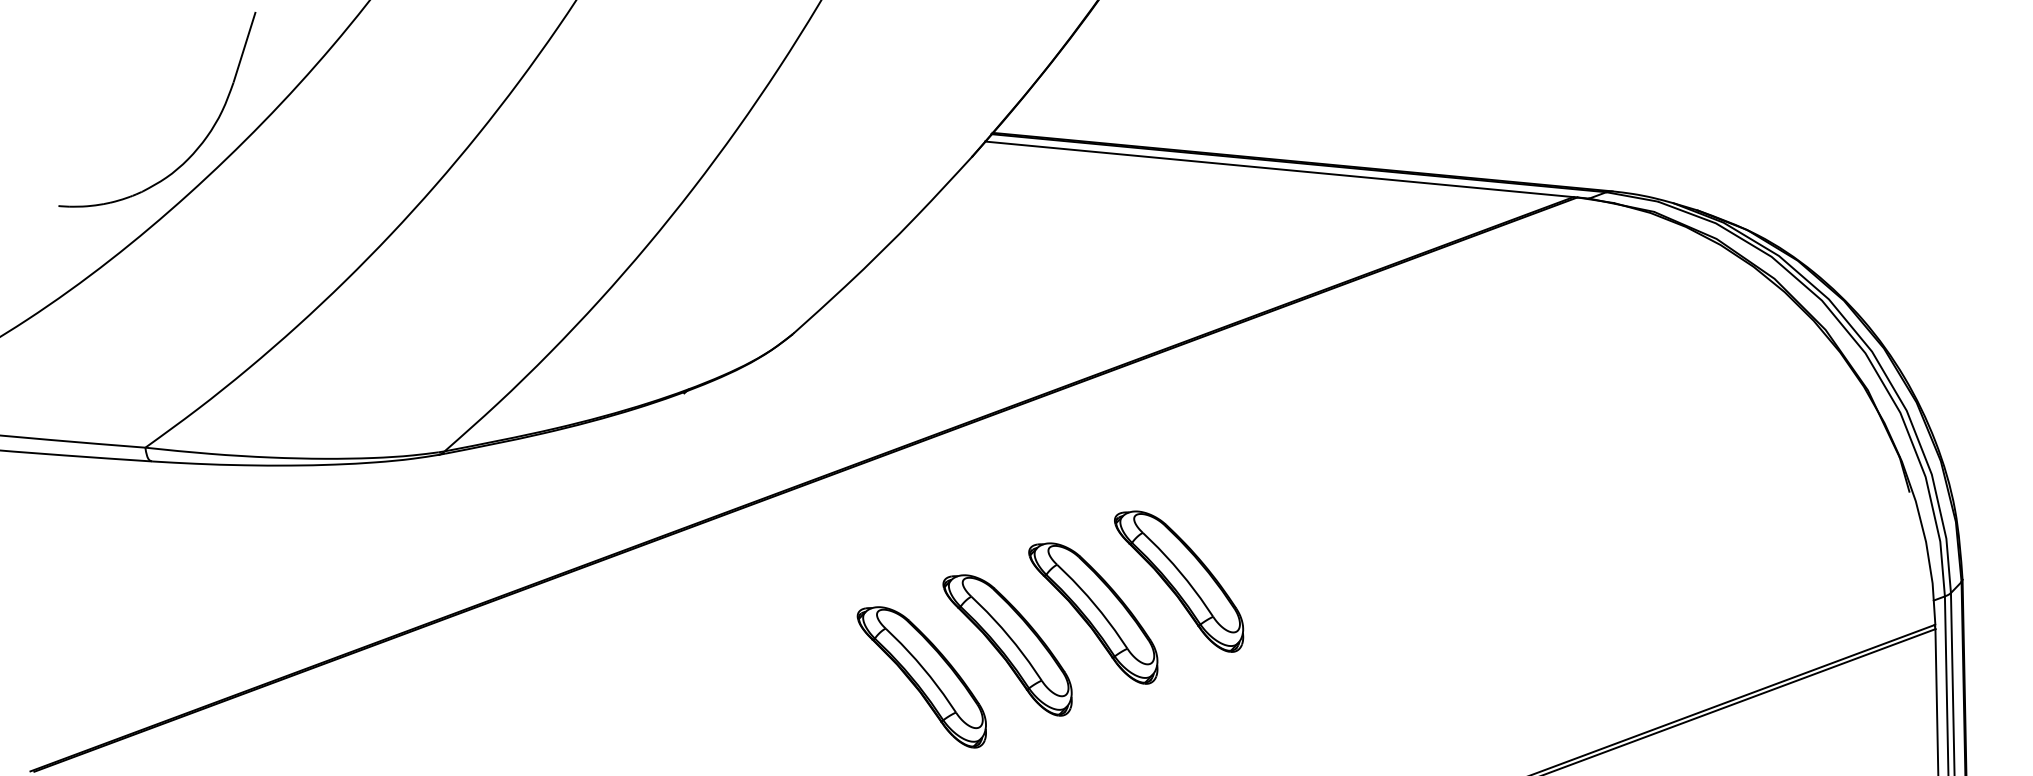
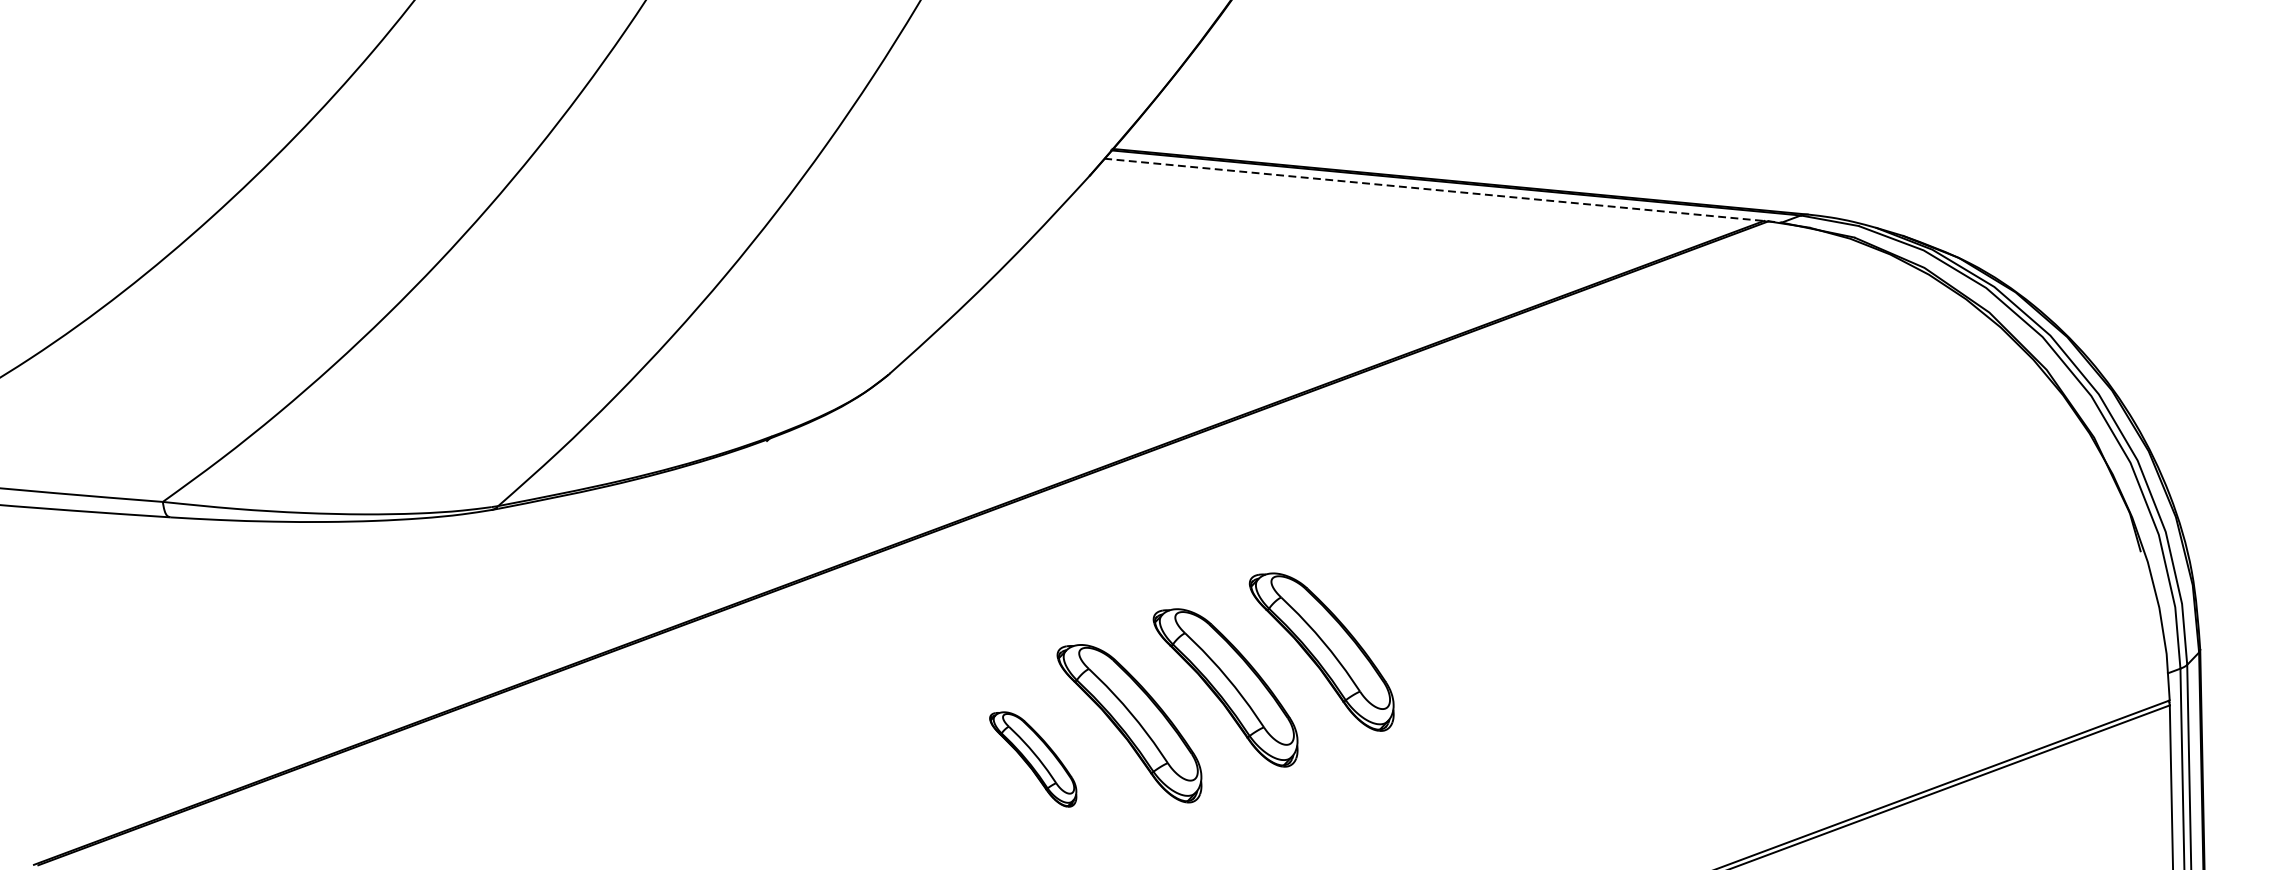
part: (199, 144) -> (223, 161), removed
line: (1287, 170) -> (1443, 191), solid -> dashed
part: (921, 677) -> (1032, 759), size x0.6

